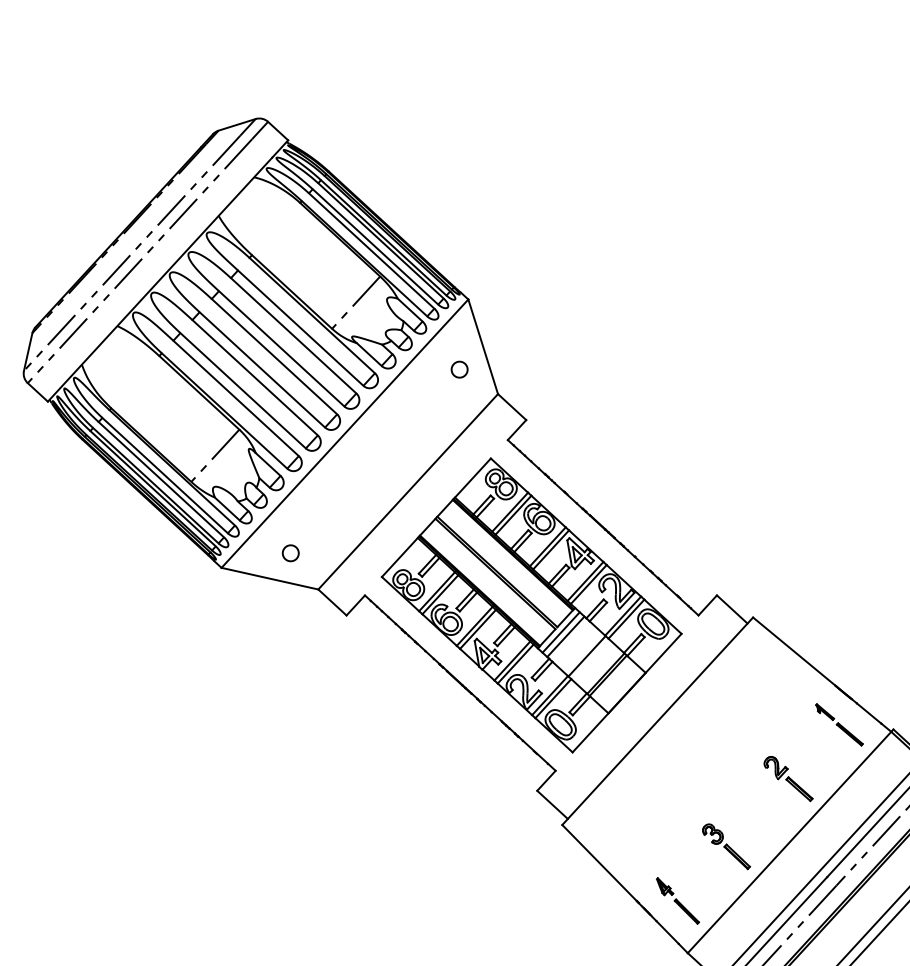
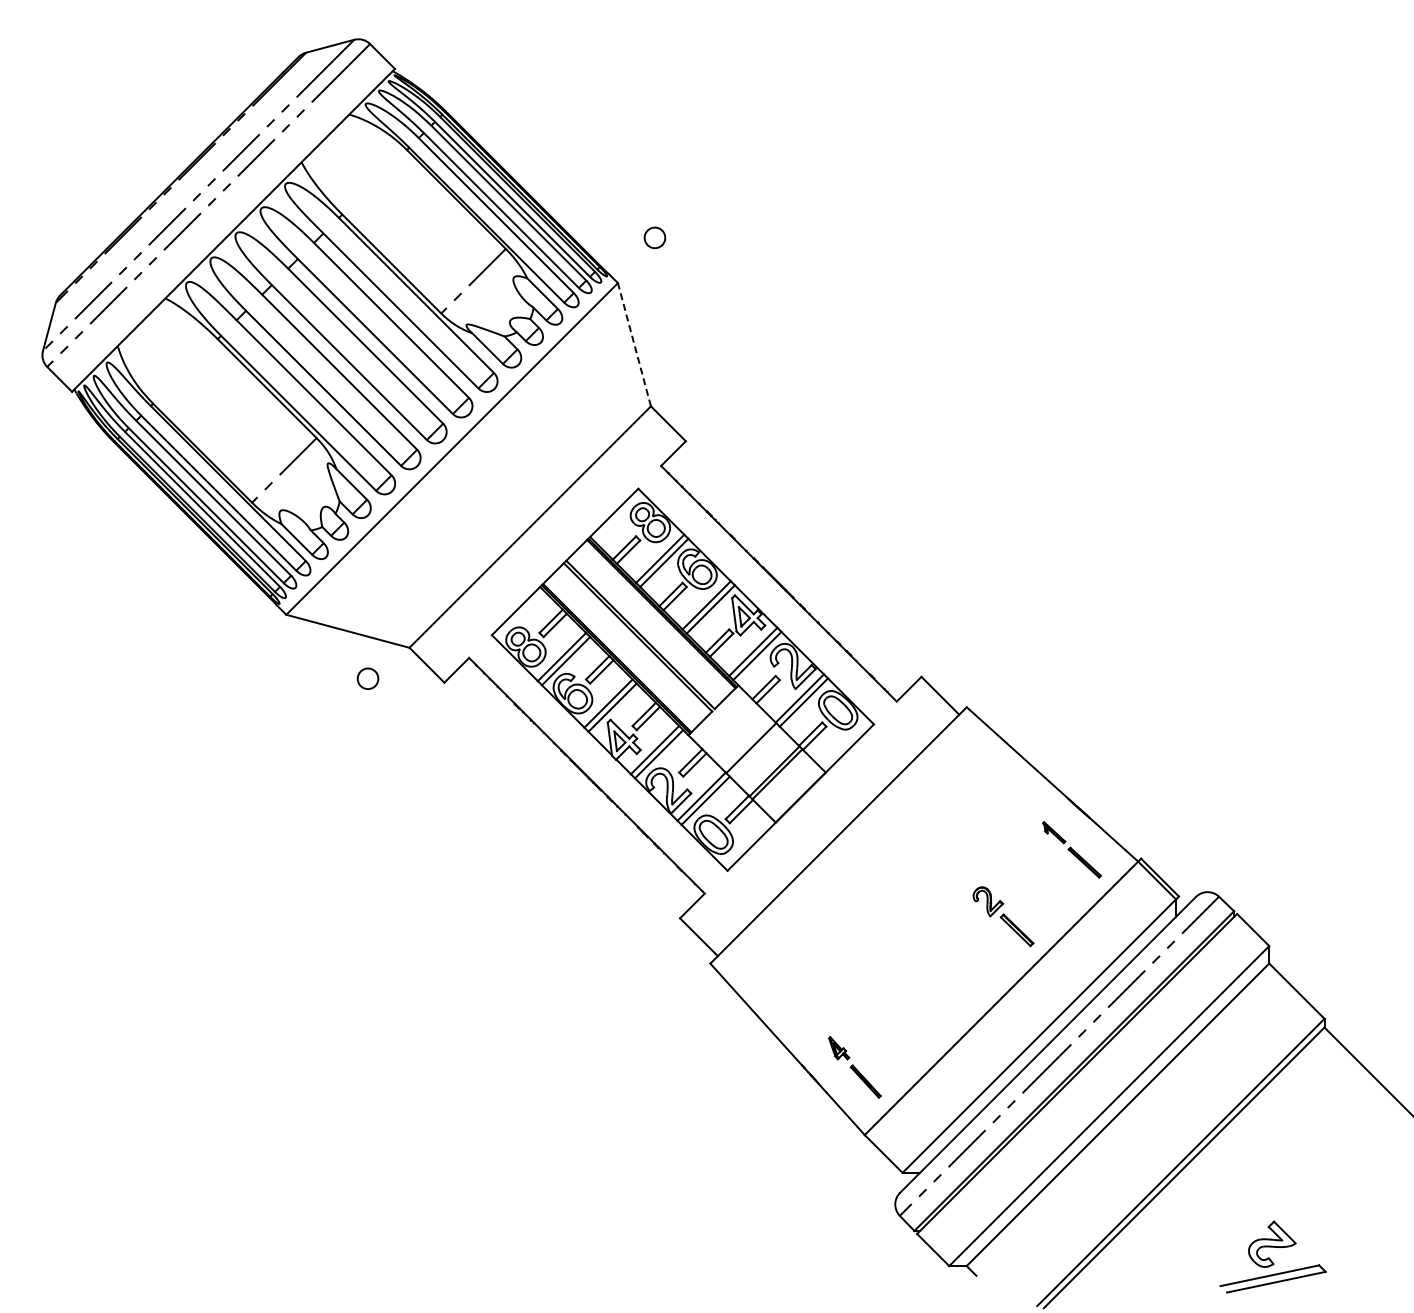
line: (483, 346) -> (634, 344), solid -> dashed
part: (459, 369) -> (654, 237), moved
part: (290, 553) -> (367, 678), moved
line: (561, 632) -> (719, 716), removed
line: (566, 636) -> (725, 721), removed
part: (726, 846) -> (920, 1000), removed

